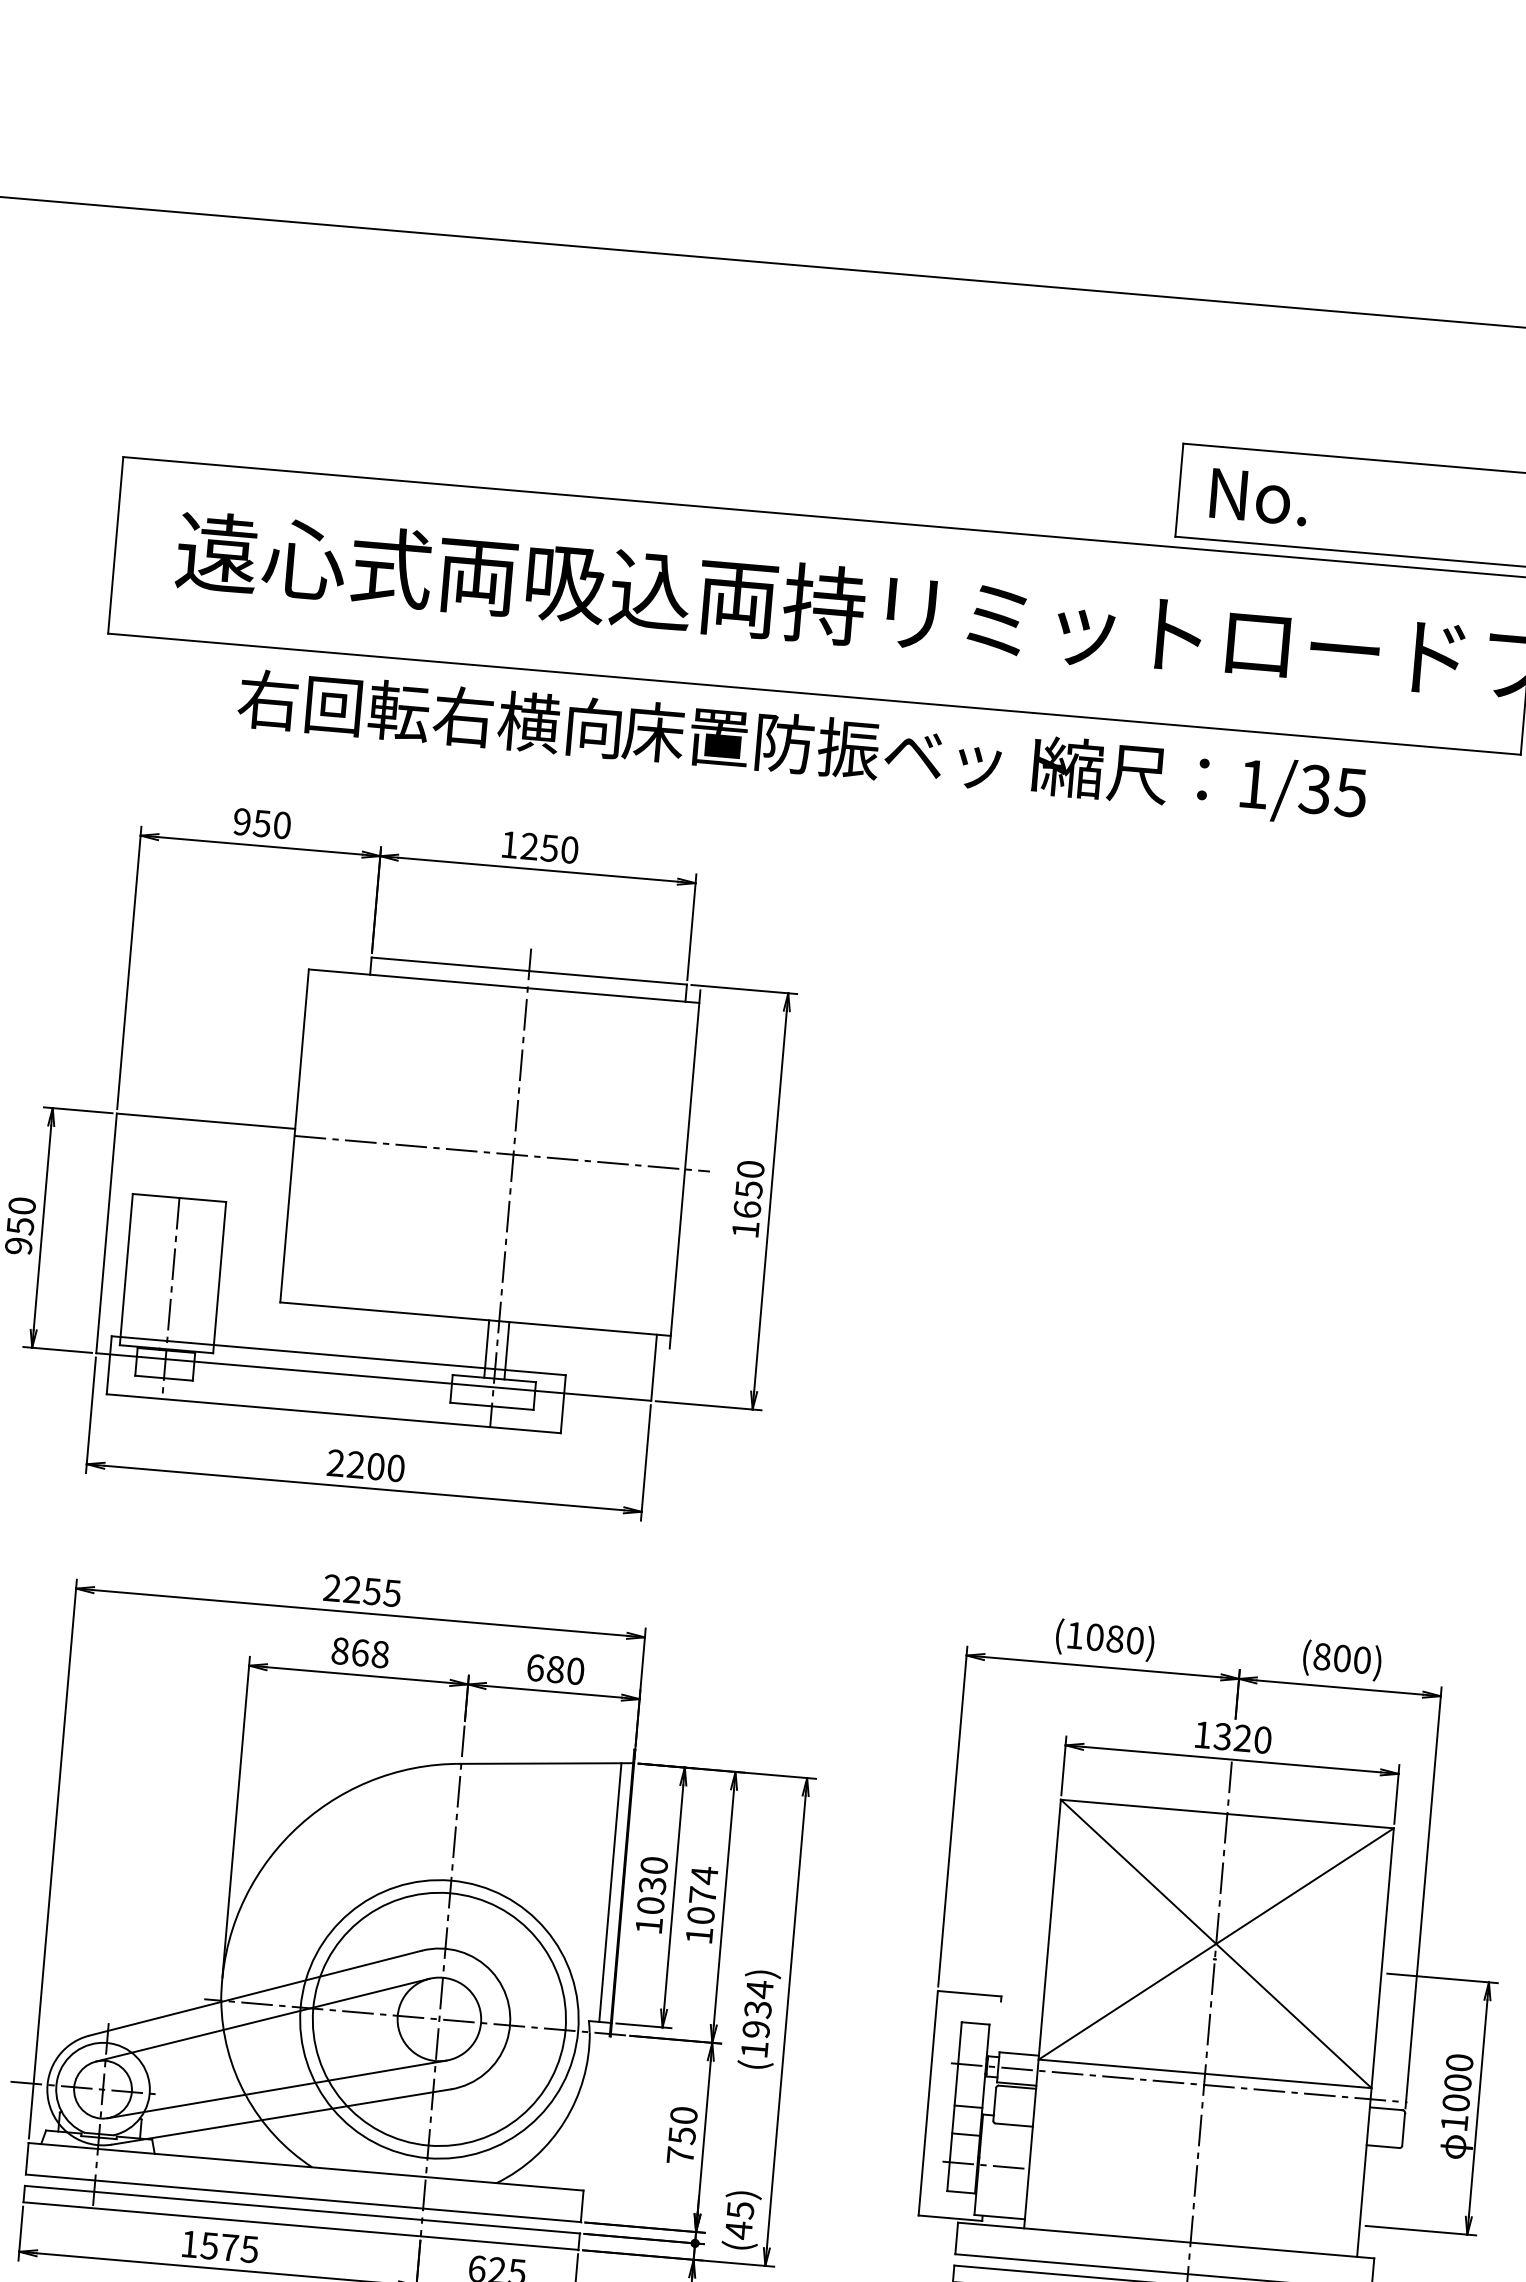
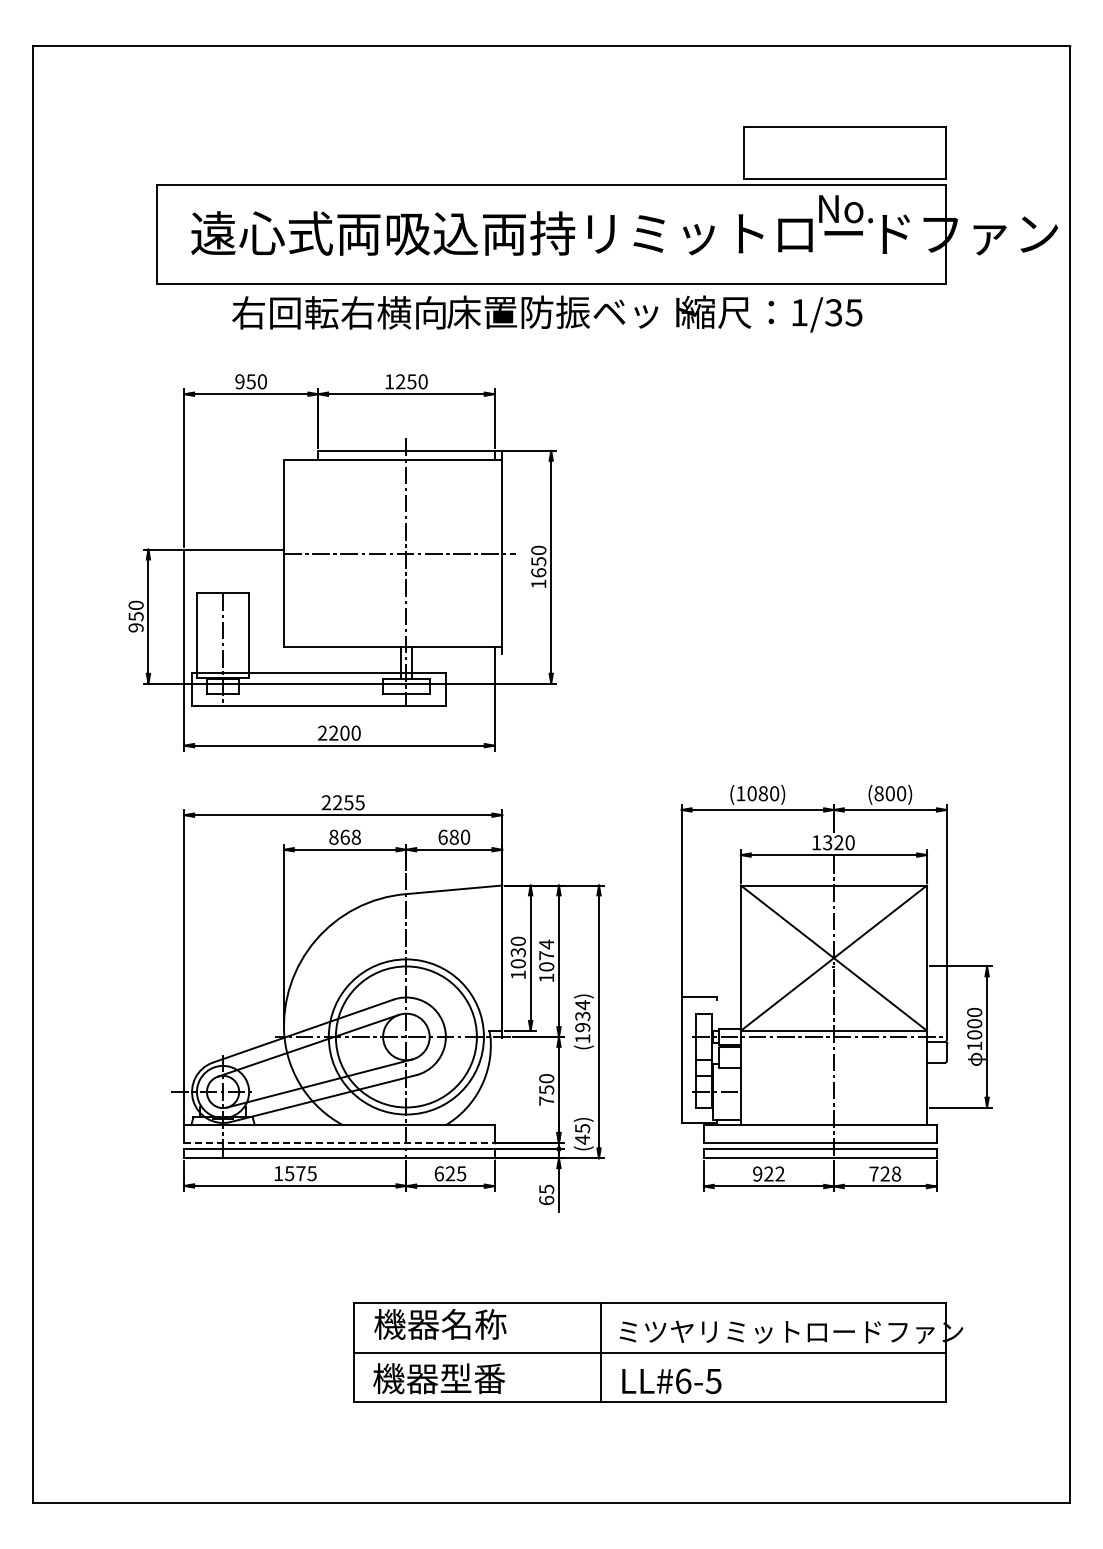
text: (1260, 497) -> (846, 209), moved
line: (610, 1892) -> (495, 958), removed
line: (303, 2197) -> (339, 1142), solid -> dashed

